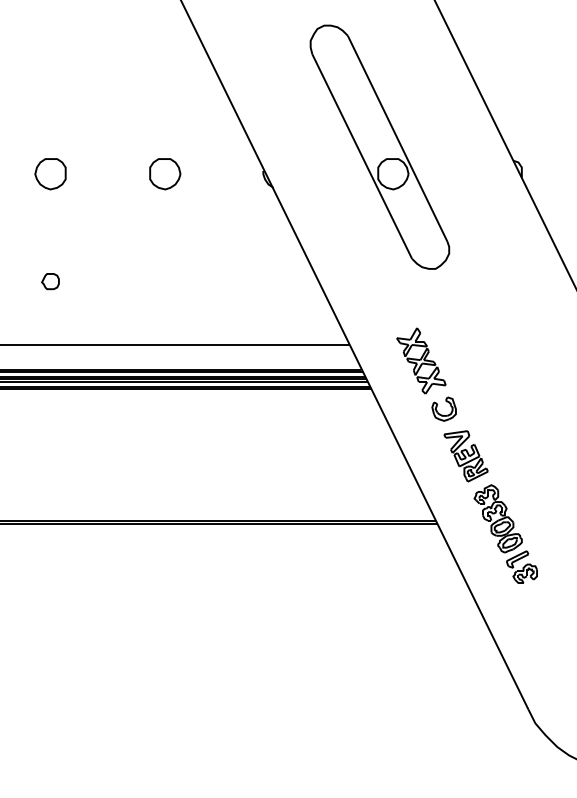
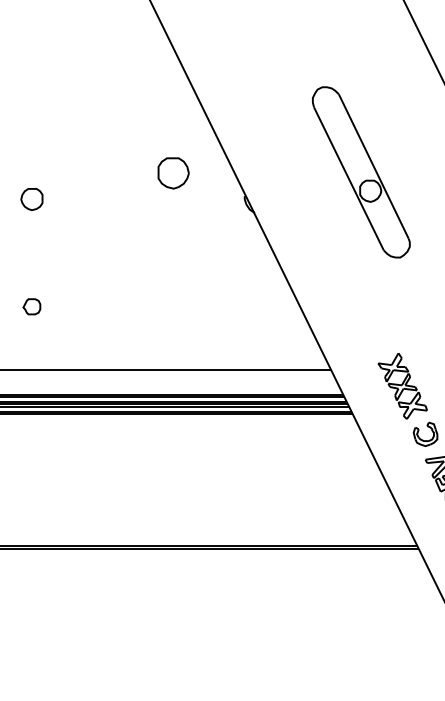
part: (379, 146) -> (360, 171), size x0.7
part: (50, 174) -> (31, 199), size x0.7
part: (165, 174) -> (173, 173), moved

